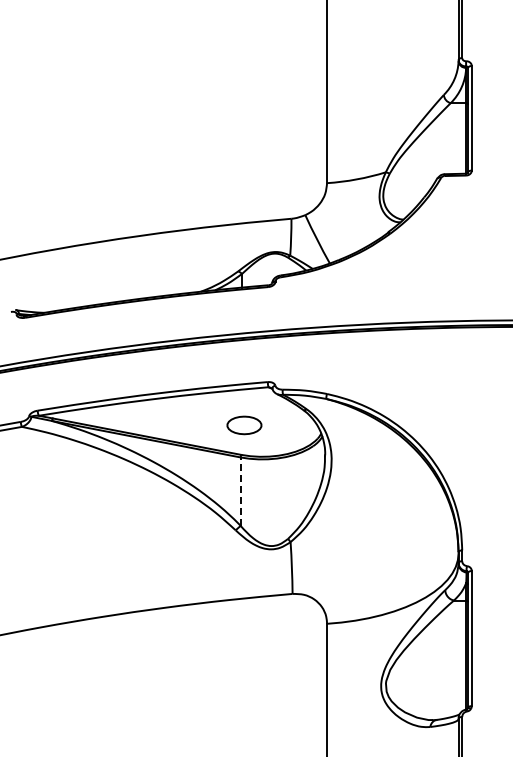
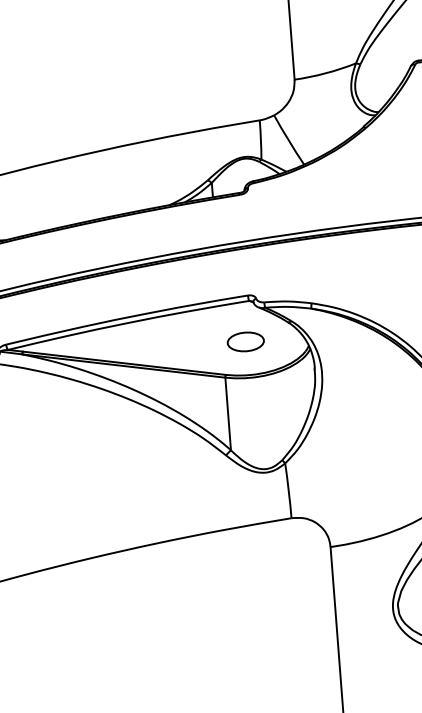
part: (244, 425) -> (245, 342), moved
line: (240, 491) -> (227, 413), dashed -> solid

